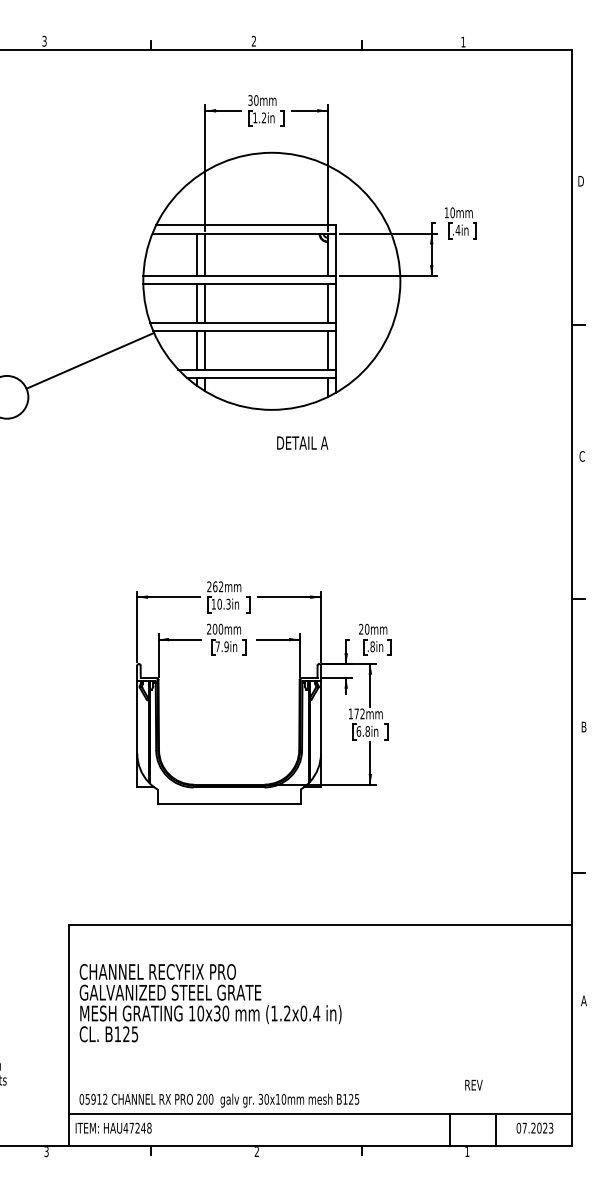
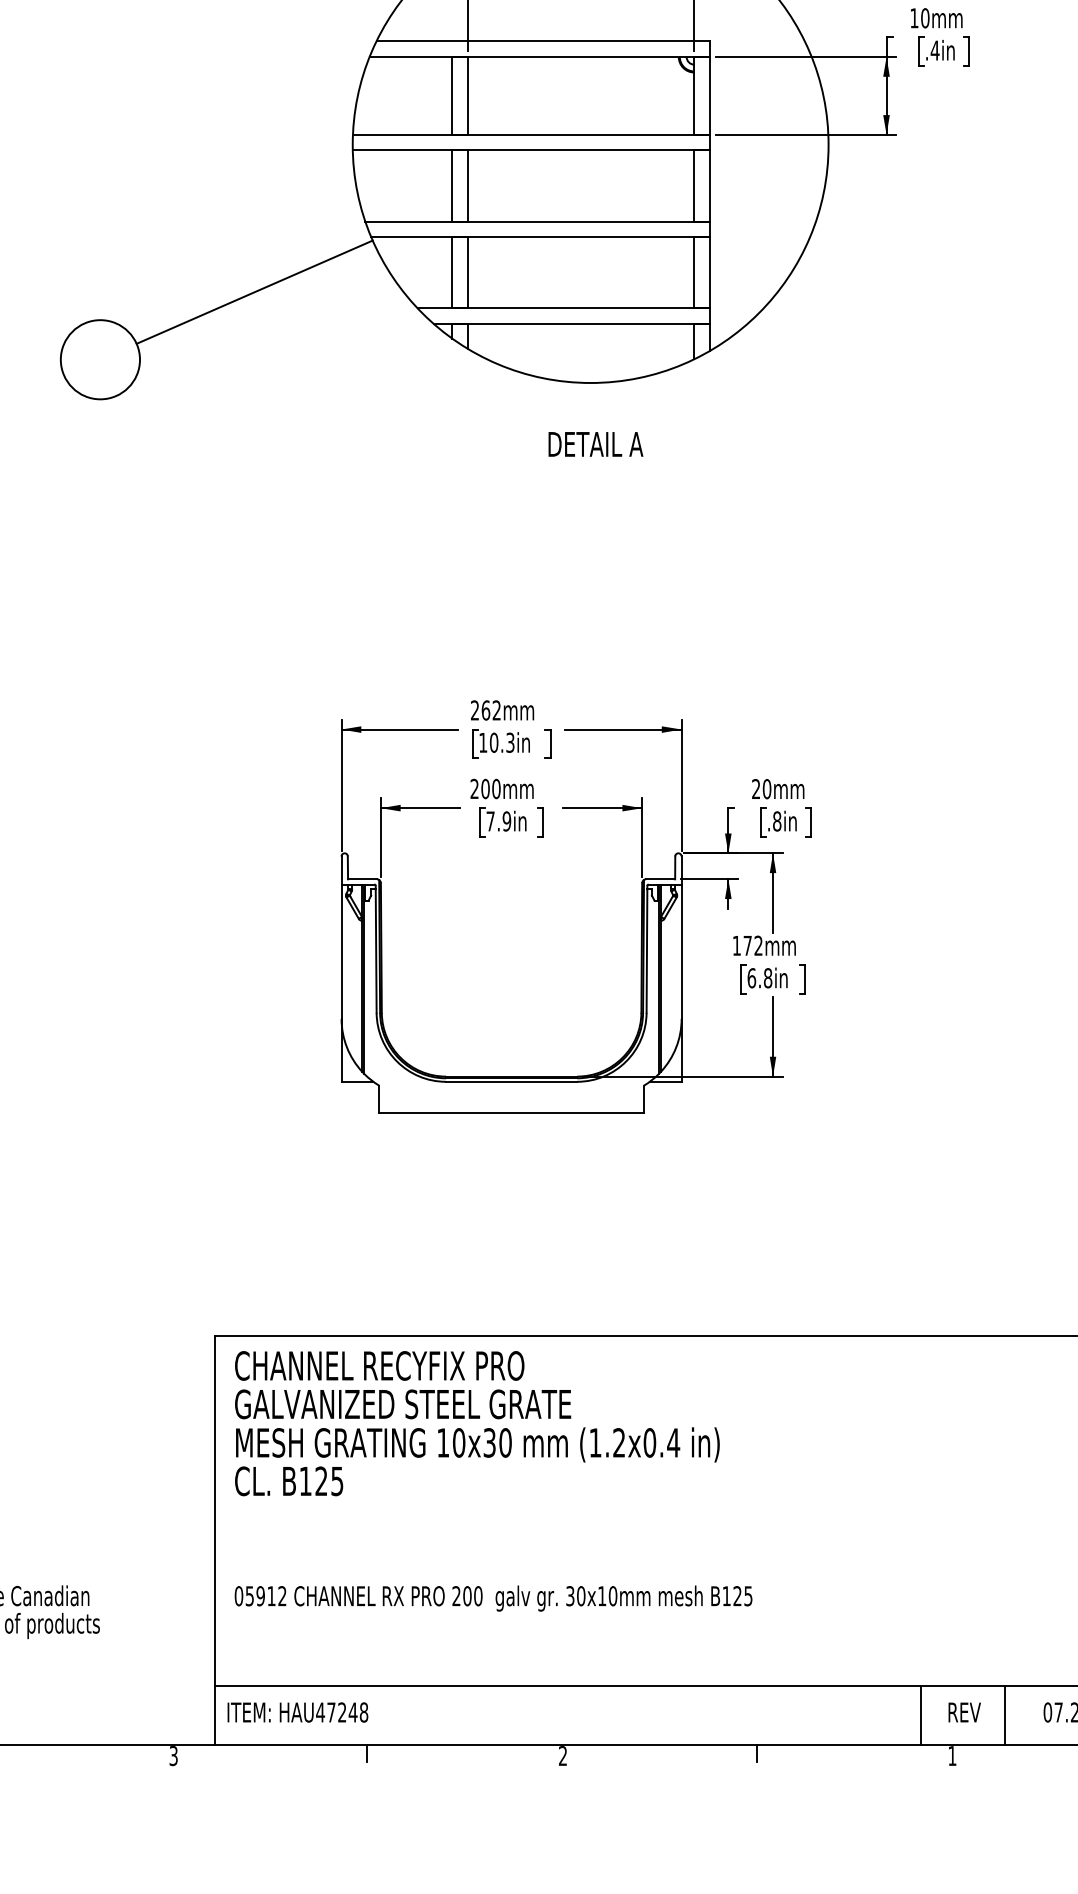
text: (302, 442) -> (595, 443), moved
text: (210, 1003) -> (477, 1424), moved
text: (473, 1084) -> (963, 1711), moved
text: (219, 1100) -> (493, 1598), moved

